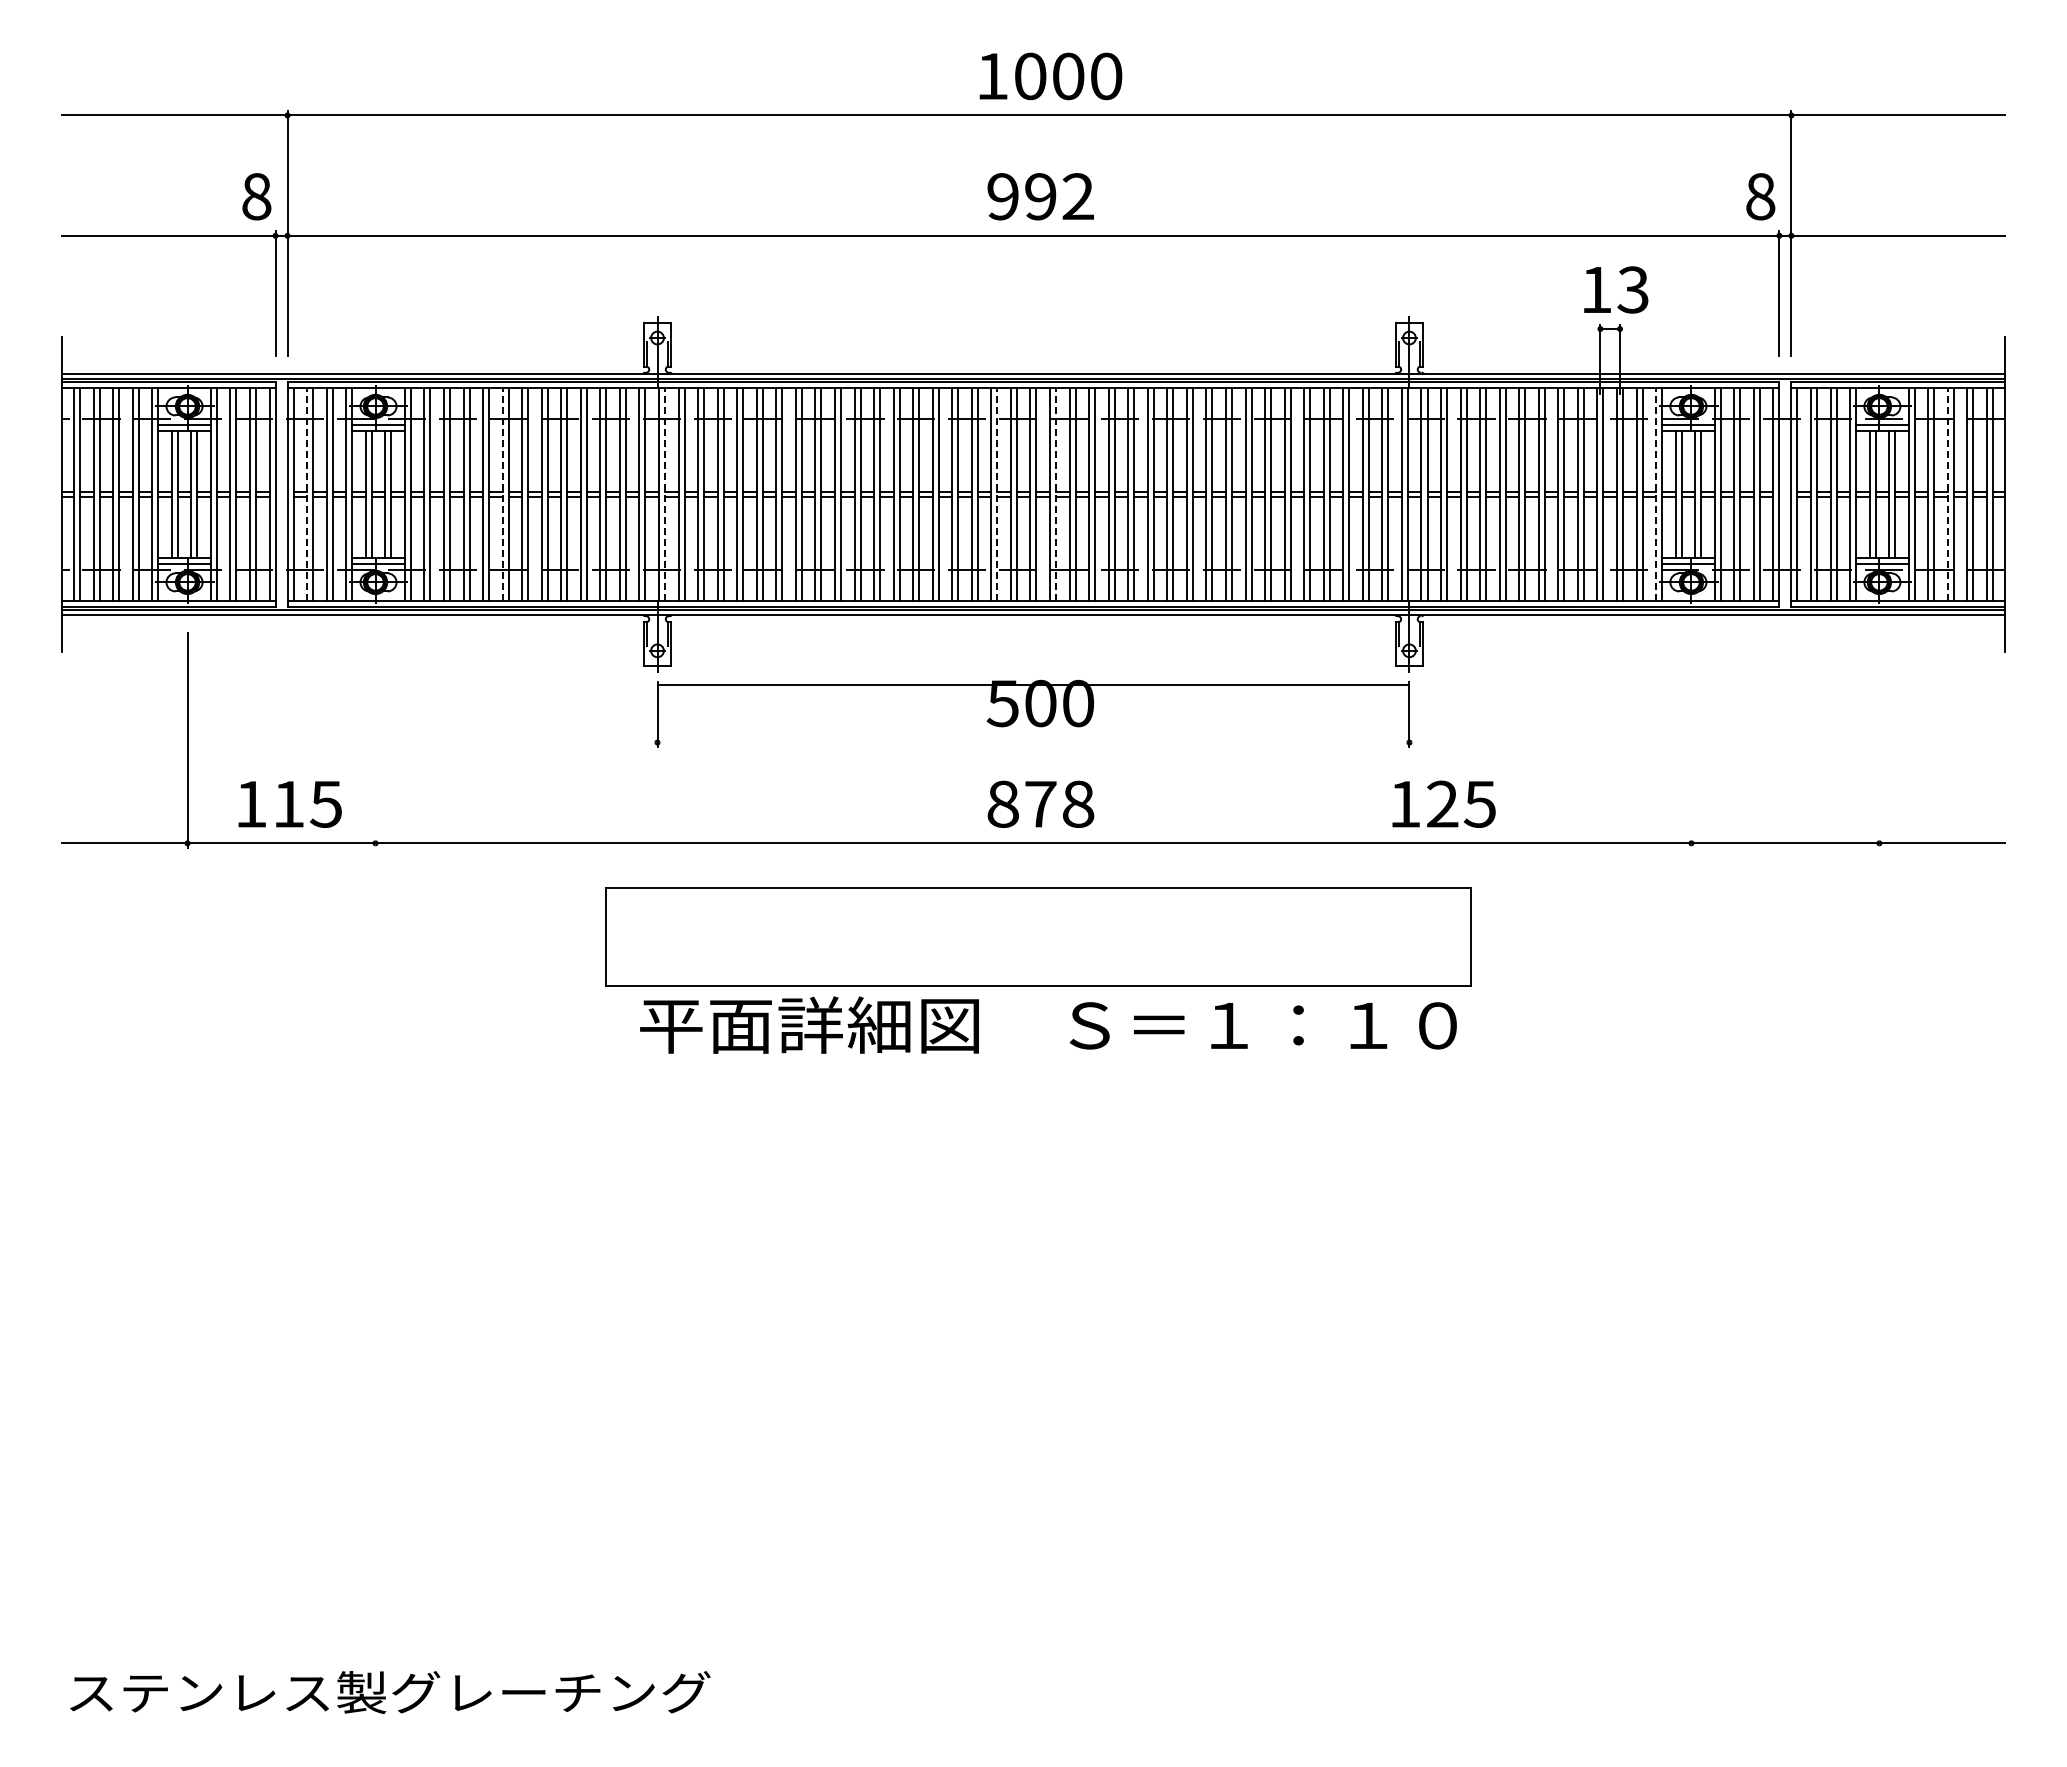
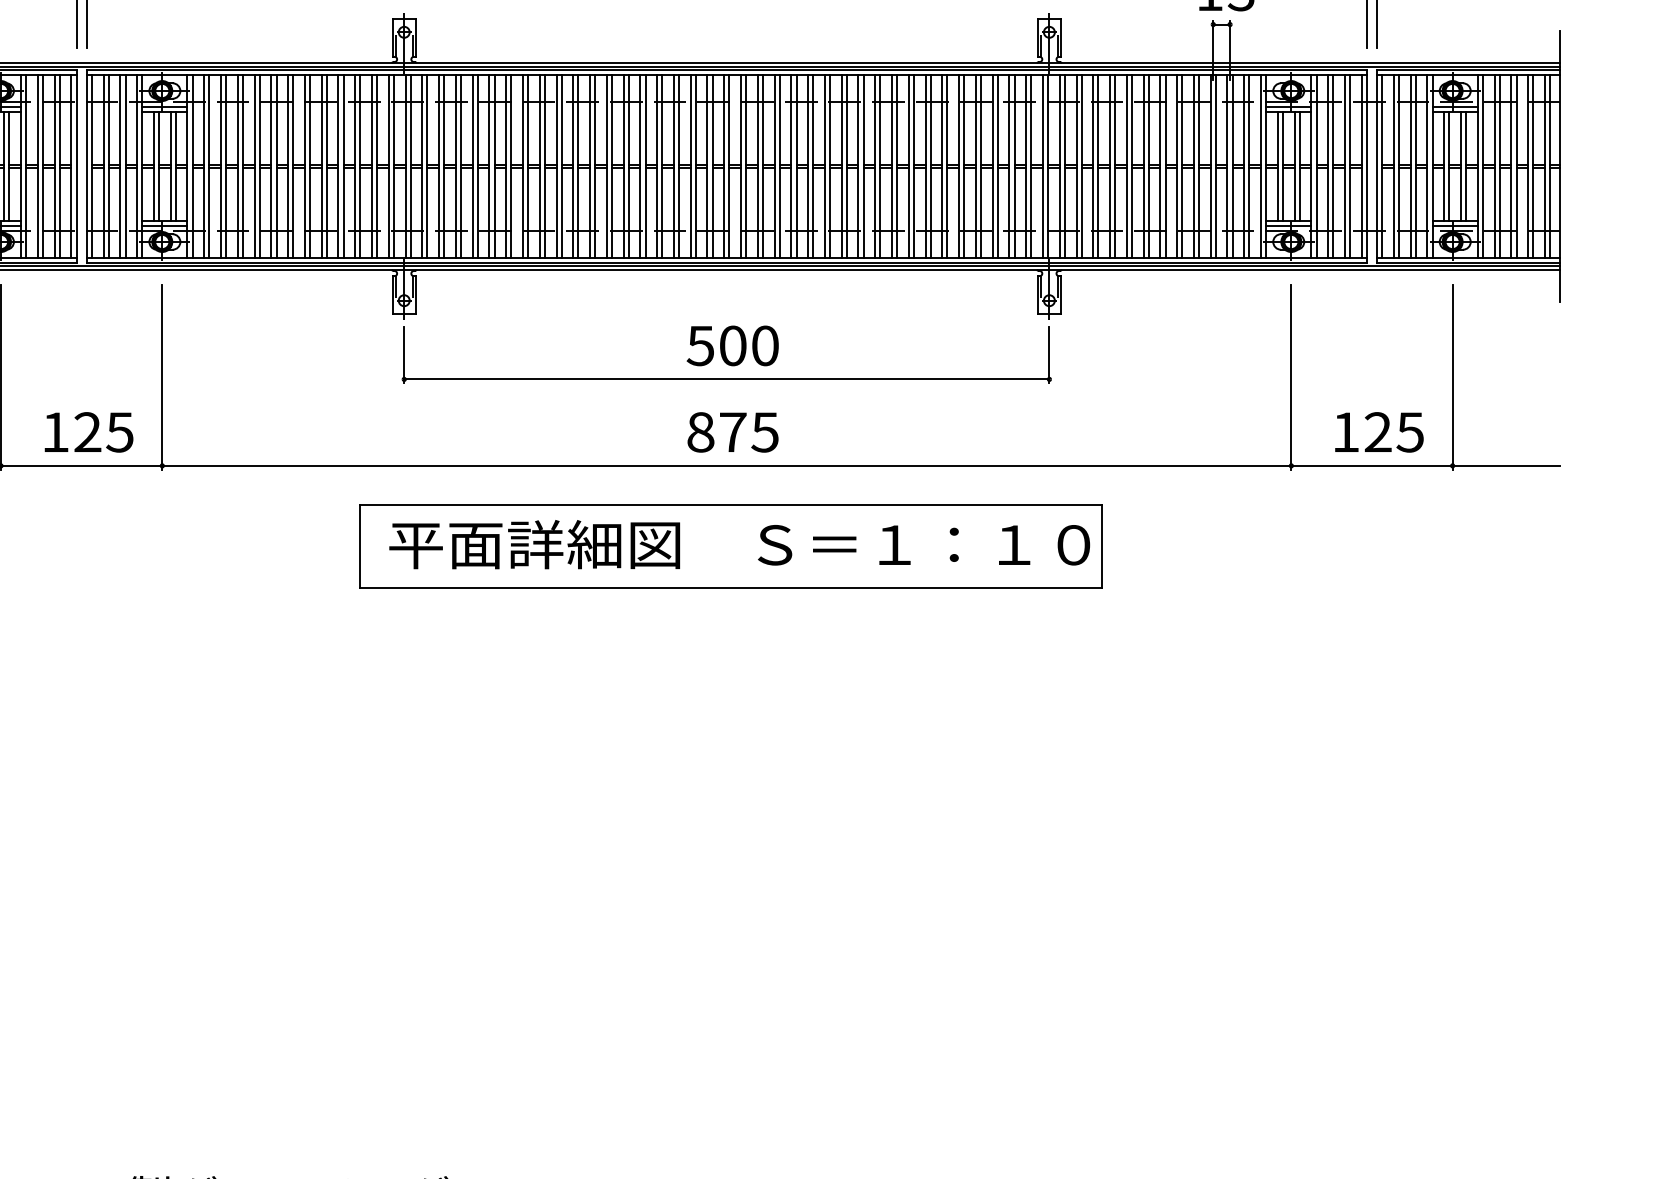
line: (307, 494) -> (103, 166), dashed -> solid
line: (502, 494) -> (271, 166), dashed -> solid
line: (665, 494) -> (411, 166), dashed -> solid
line: (997, 494) -> (695, 166), dashed -> solid
line: (1056, 494) -> (746, 166), dashed -> solid
line: (1656, 494) -> (1261, 166), dashed -> solid
line: (1947, 494) -> (1511, 166), dashed -> solid
line: (1033, 684) -> (726, 379), moved
line: (375, 739) -> (162, 376), added
line: (1691, 739) -> (1291, 376), added
line: (1879, 739) -> (1452, 376), added
text: (288, 803) -> (87, 431), 115 -> 125
text: (1078, 803) -> (765, 431), 878 -> 875
text: (1443, 803) -> (1378, 431), moved
text: (1048, 1024) -> (739, 544), moved

